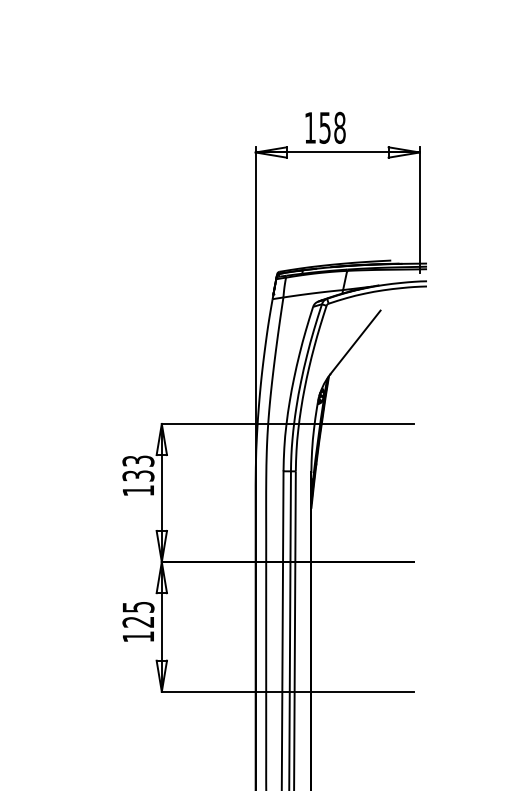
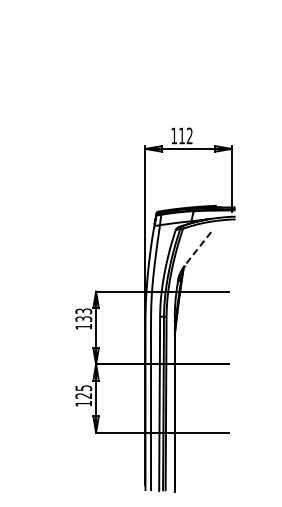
text: (331, 126) -> (185, 135), 158 -> 112
line: (354, 343) -> (197, 249), solid -> dashed

